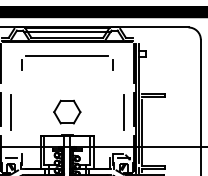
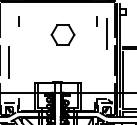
line: (67, 55) -> (58, 13), removed
part: (67, 111) -> (63, 34), moved
line: (123, 112) -> (106, 34), moved

